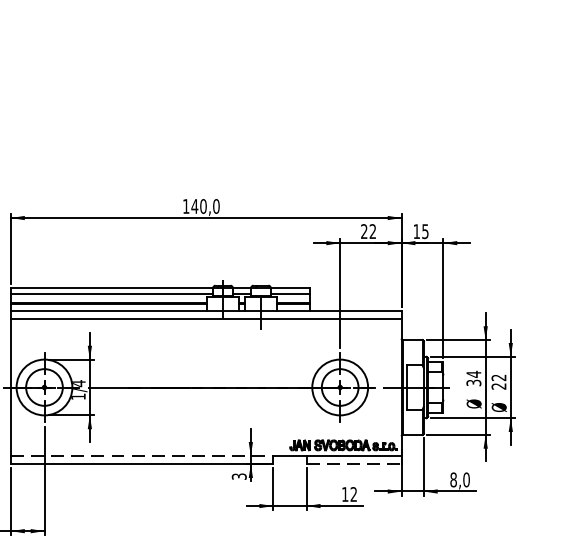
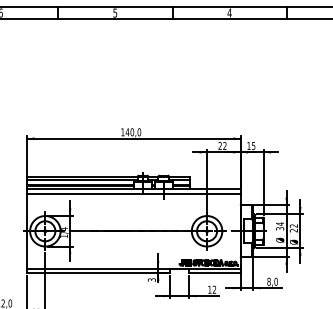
line: (141, 455) -> (98, 268), dashed -> solid
line: (353, 464) -> (214, 273), dashed -> solid

